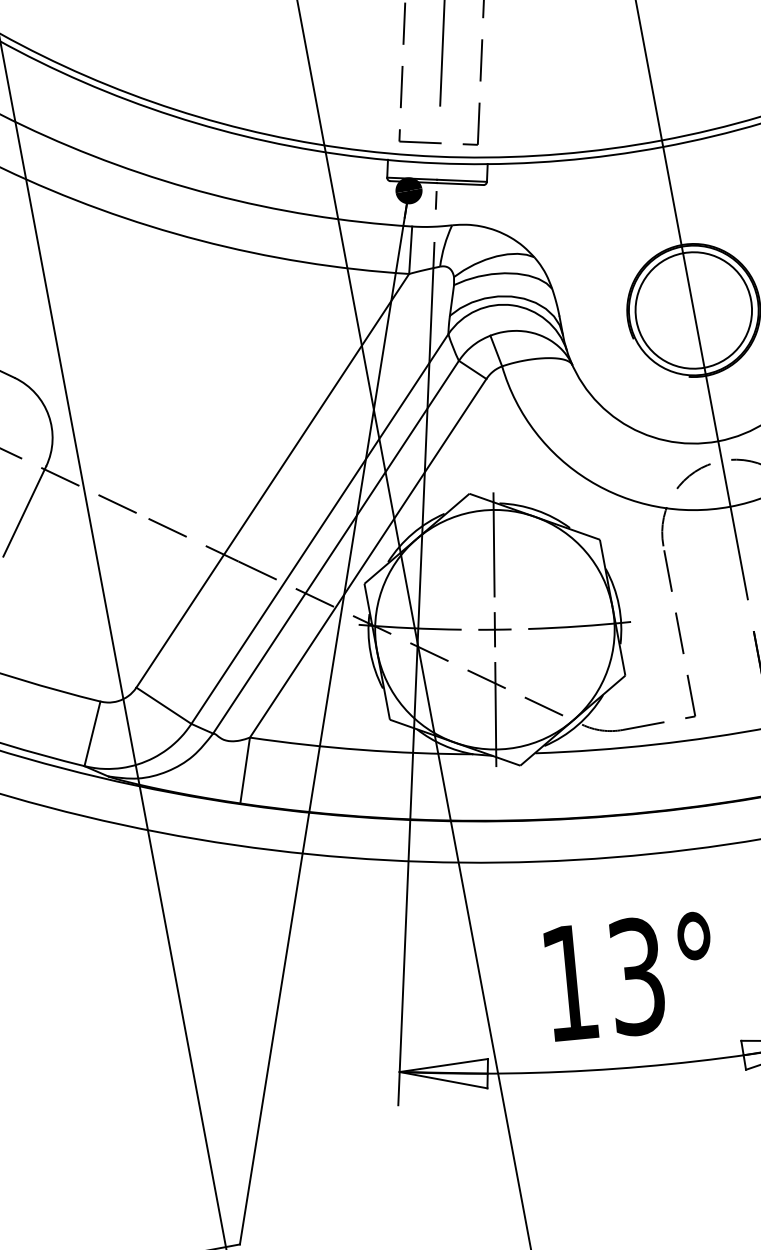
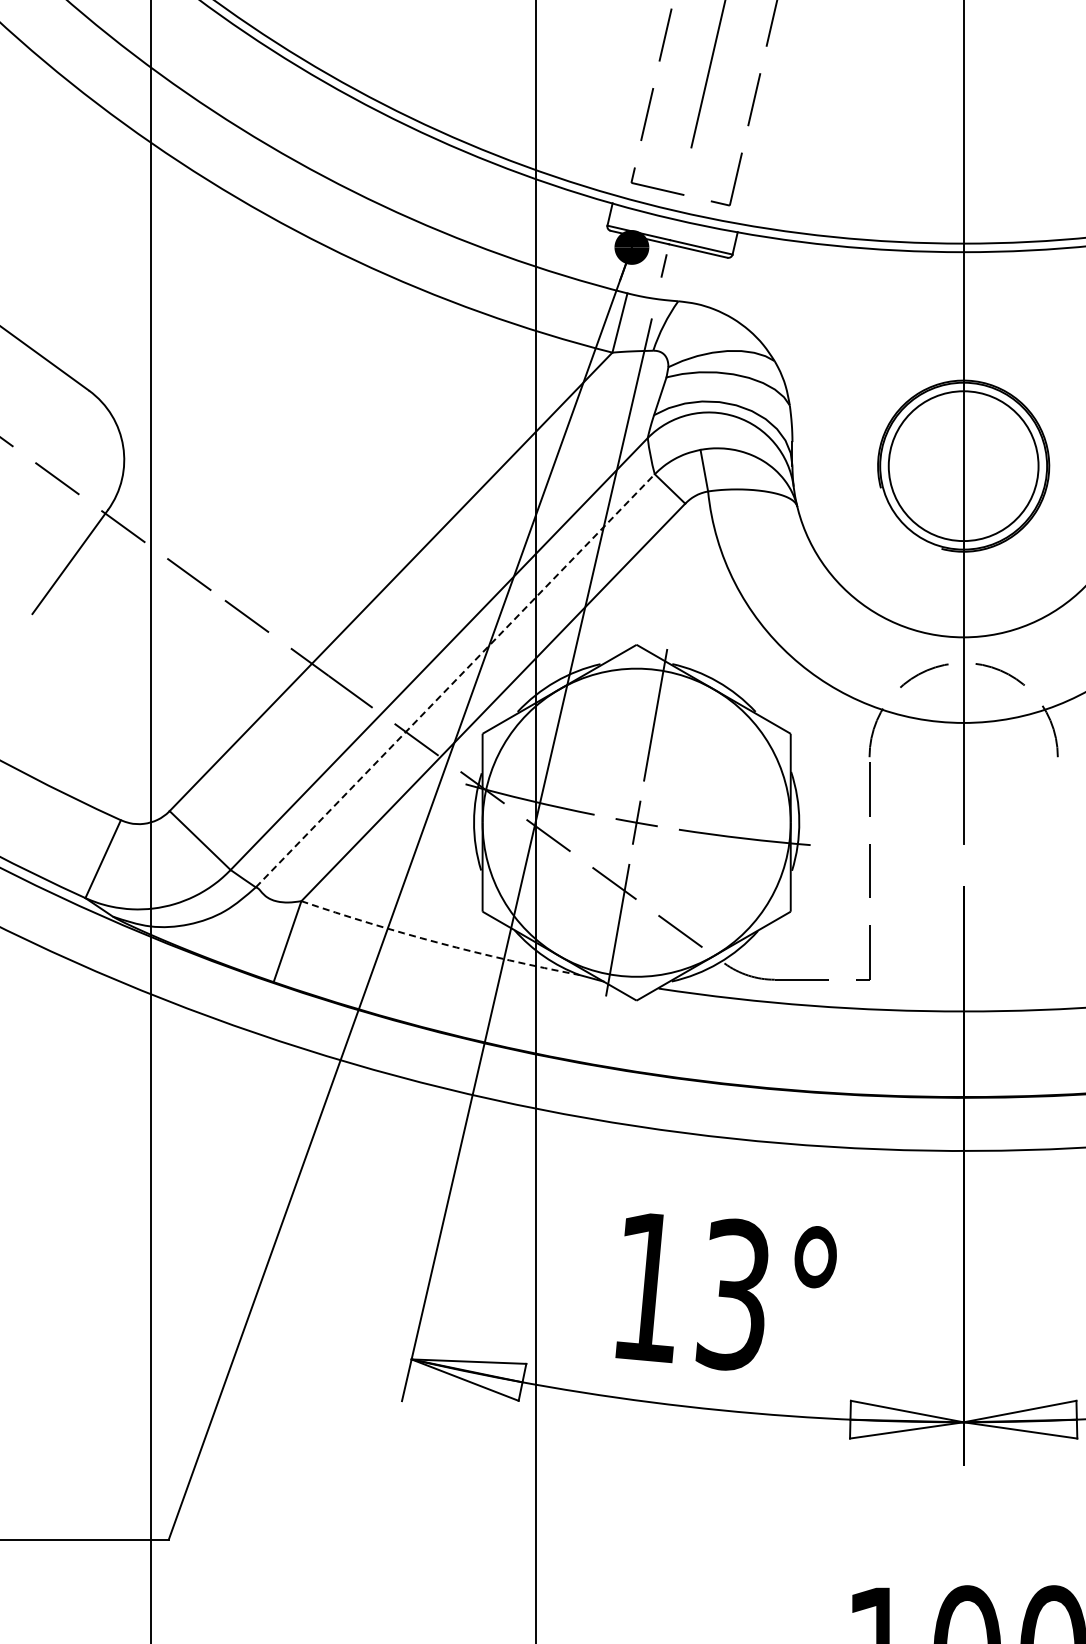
line: (336, 546) -> (455, 680), solid -> dashed
arc: (361, 750) -> (439, 943), solid -> dashed

